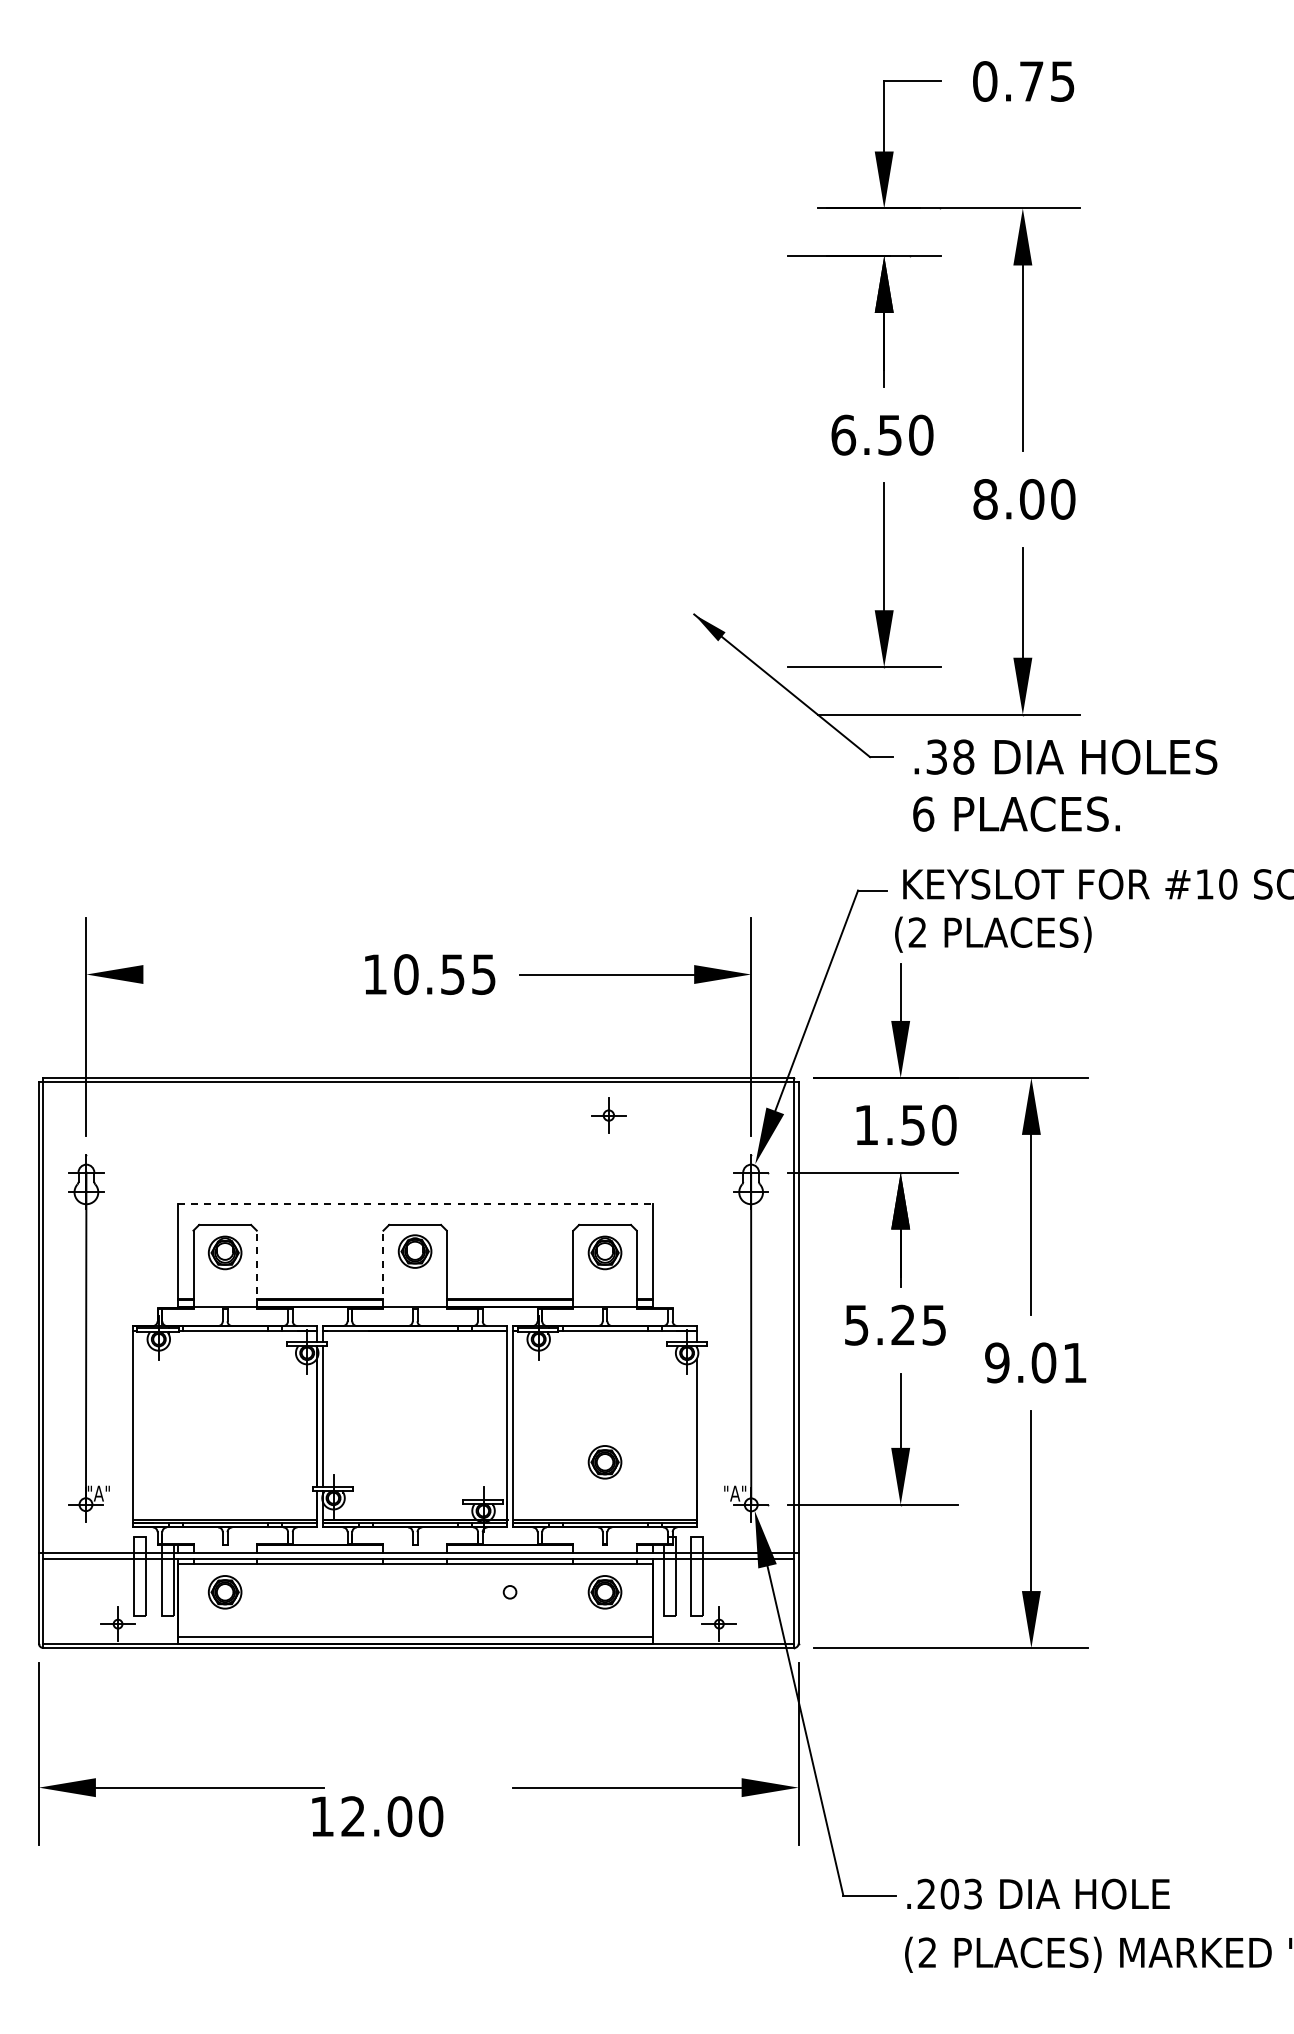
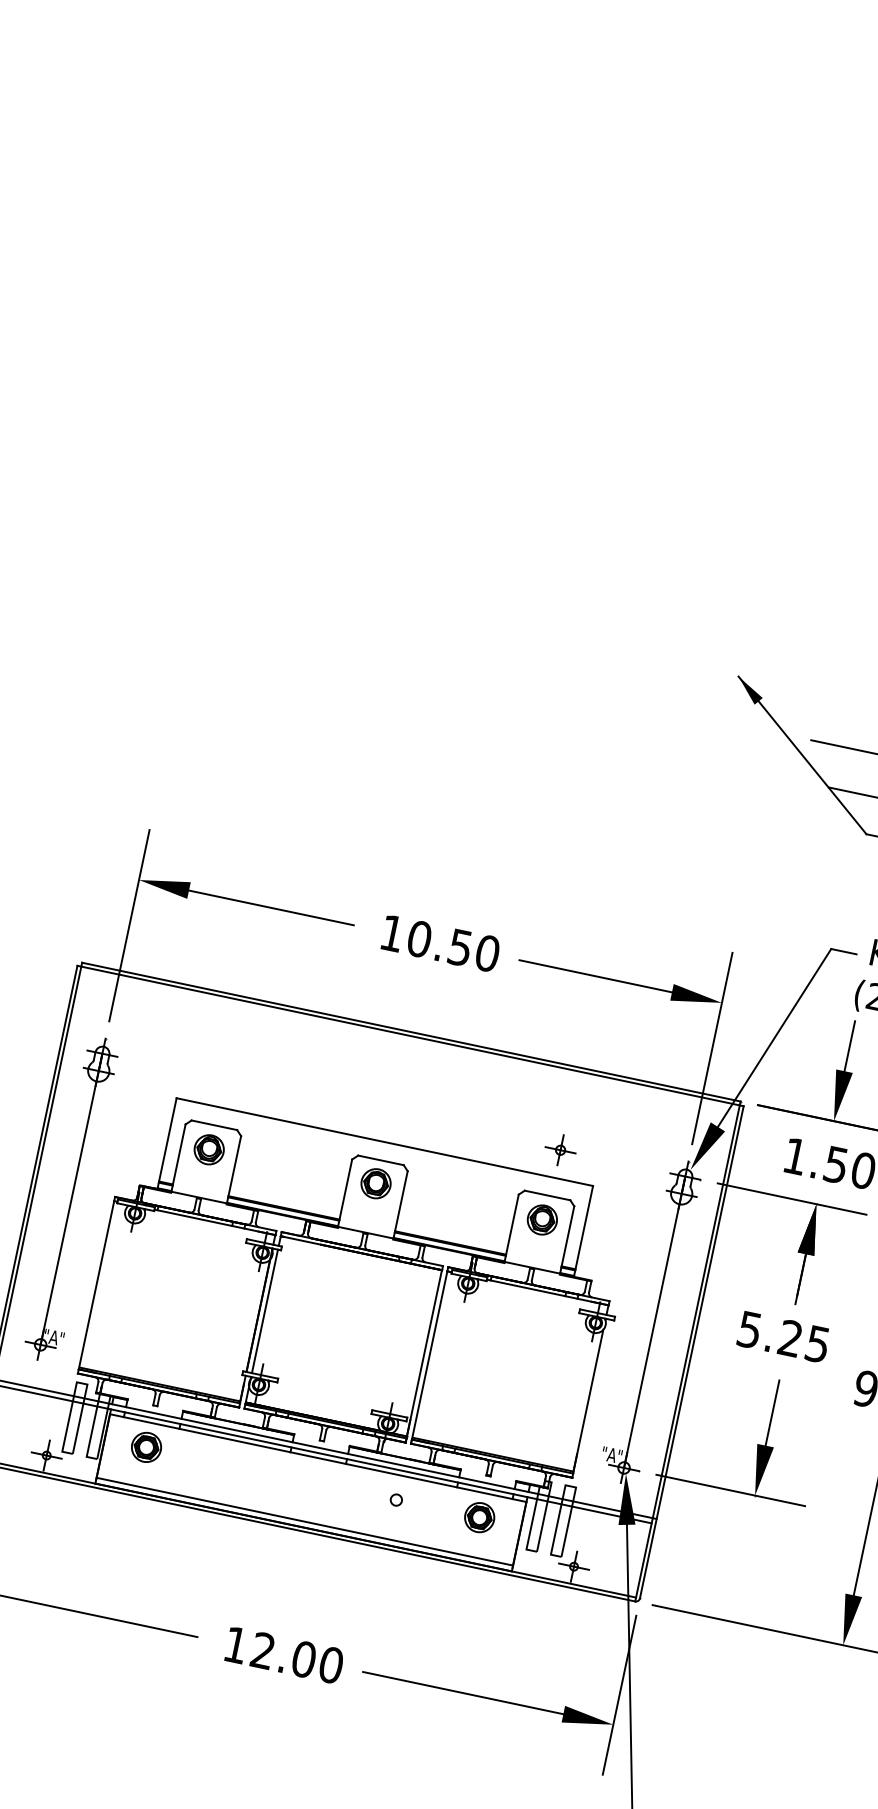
line: (237, 974) -> (271, 907), added
text: (483, 974) -> (487, 953), 10.55 -> 10.50
part: (608, 1115) -> (560, 1150), moved
line: (415, 1204) -> (385, 1142), dashed -> solid
line: (256, 1269) -> (233, 1170), dashed -> solid
line: (383, 1269) -> (345, 1193), dashed -> solid
part: (604, 1462) -> (503, 1403), removed
text: (377, 1816) -> (284, 1655), moved

